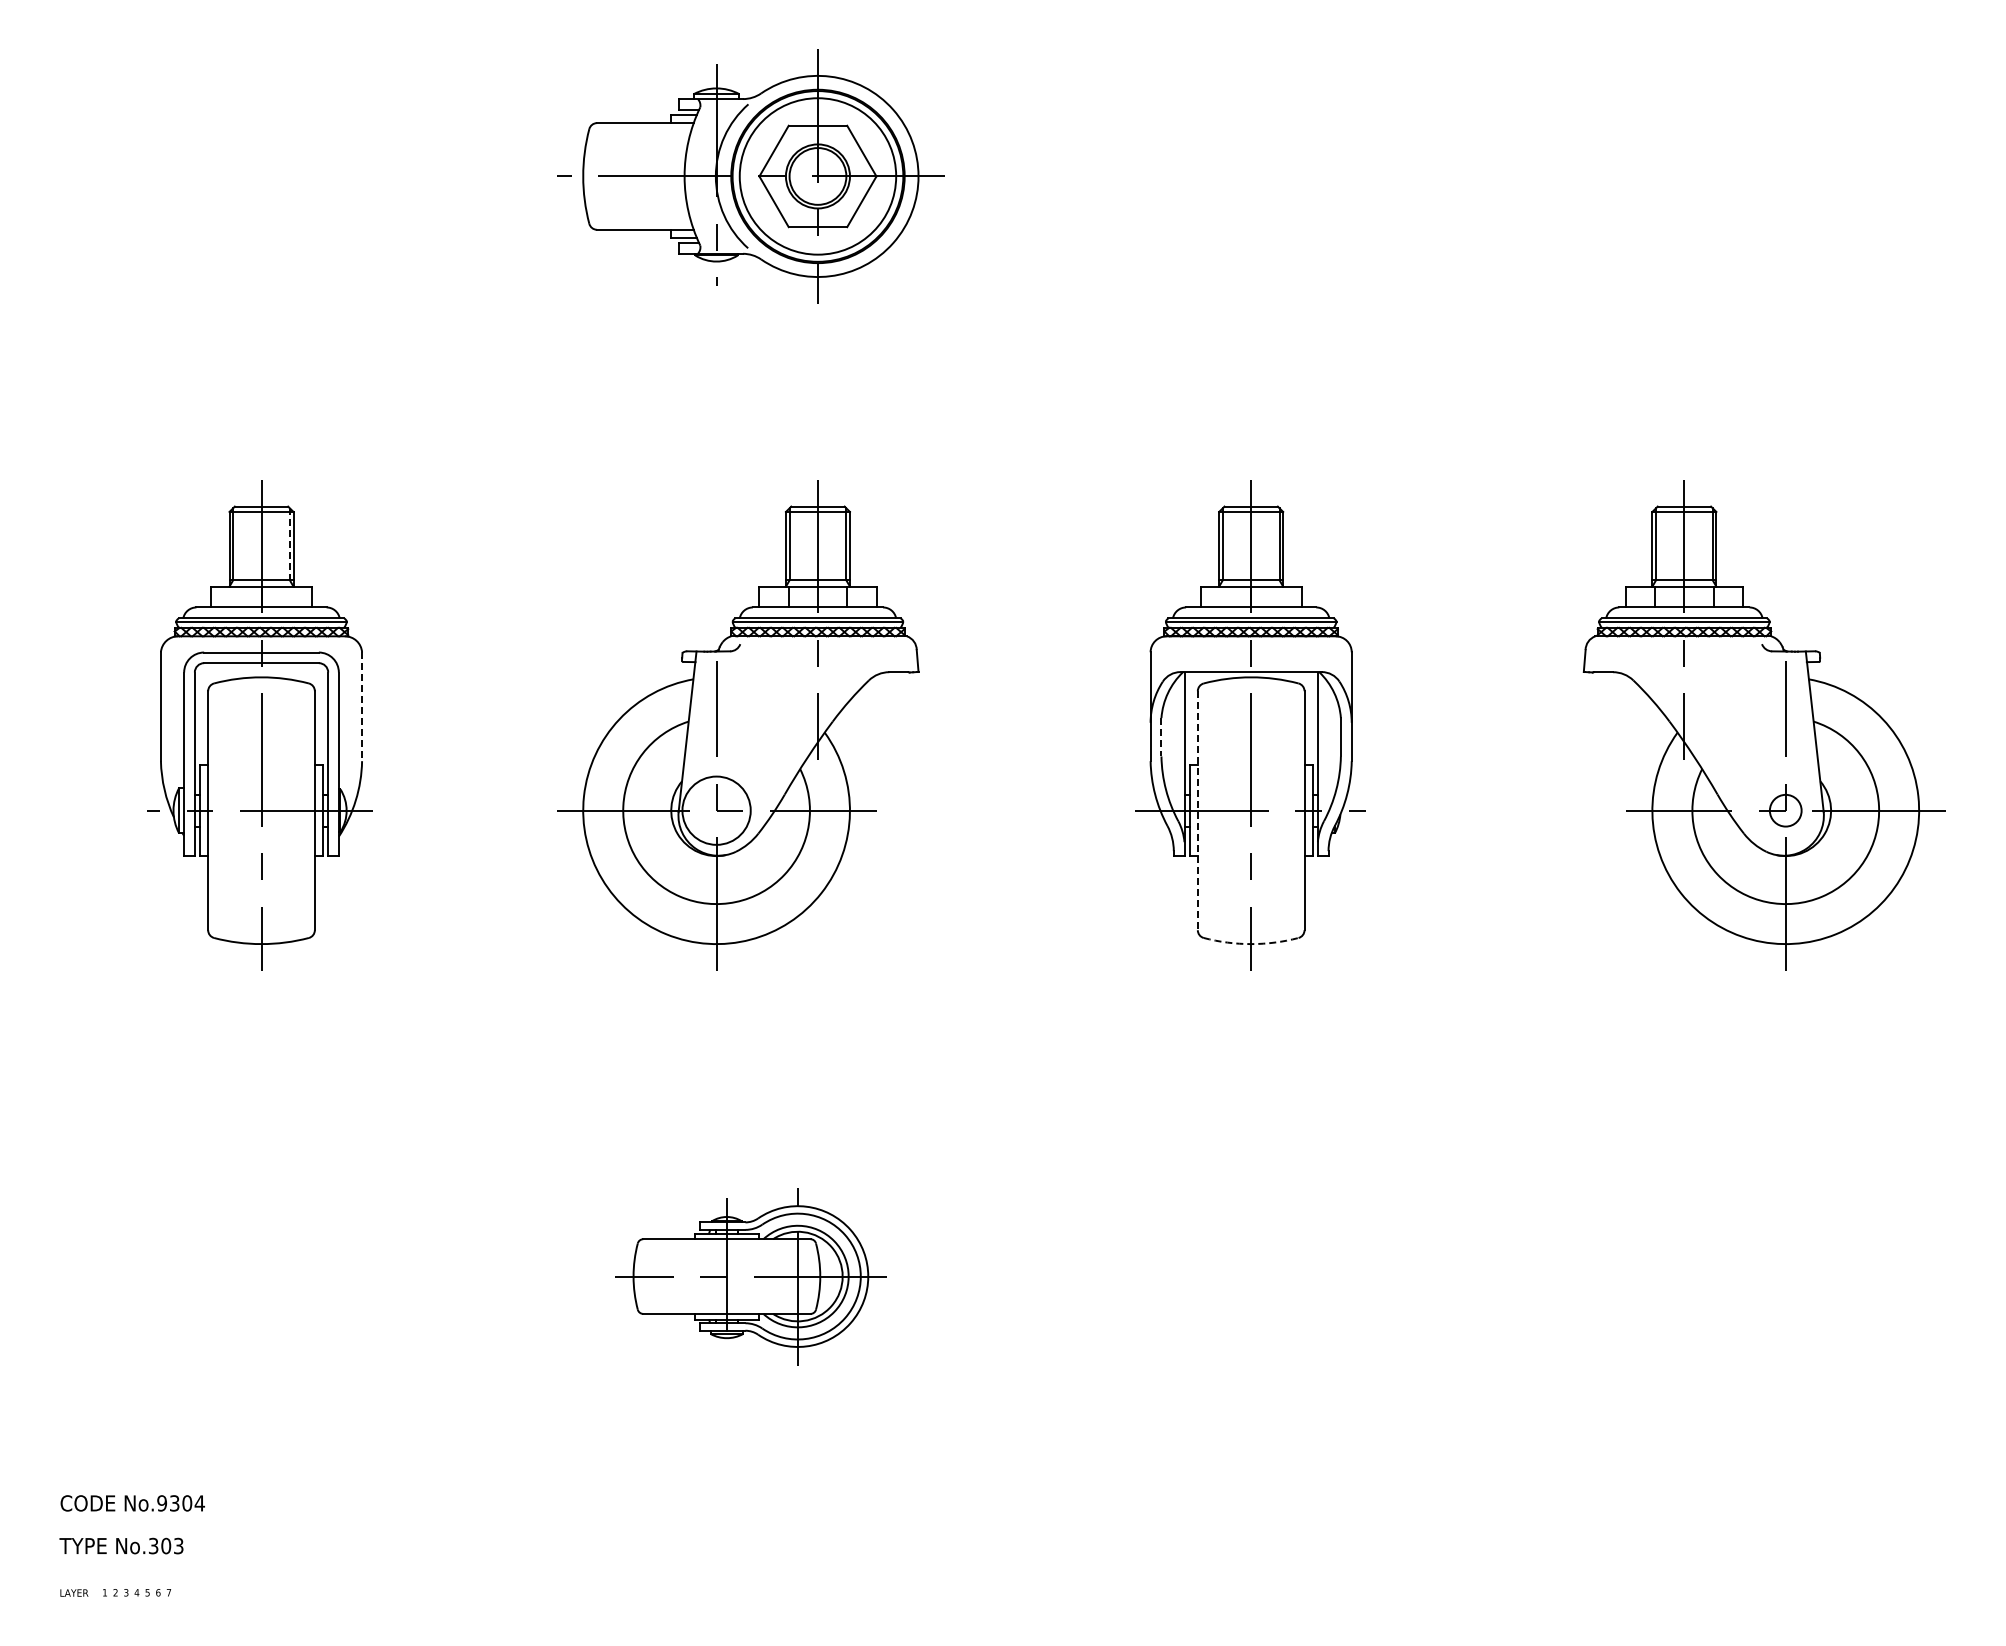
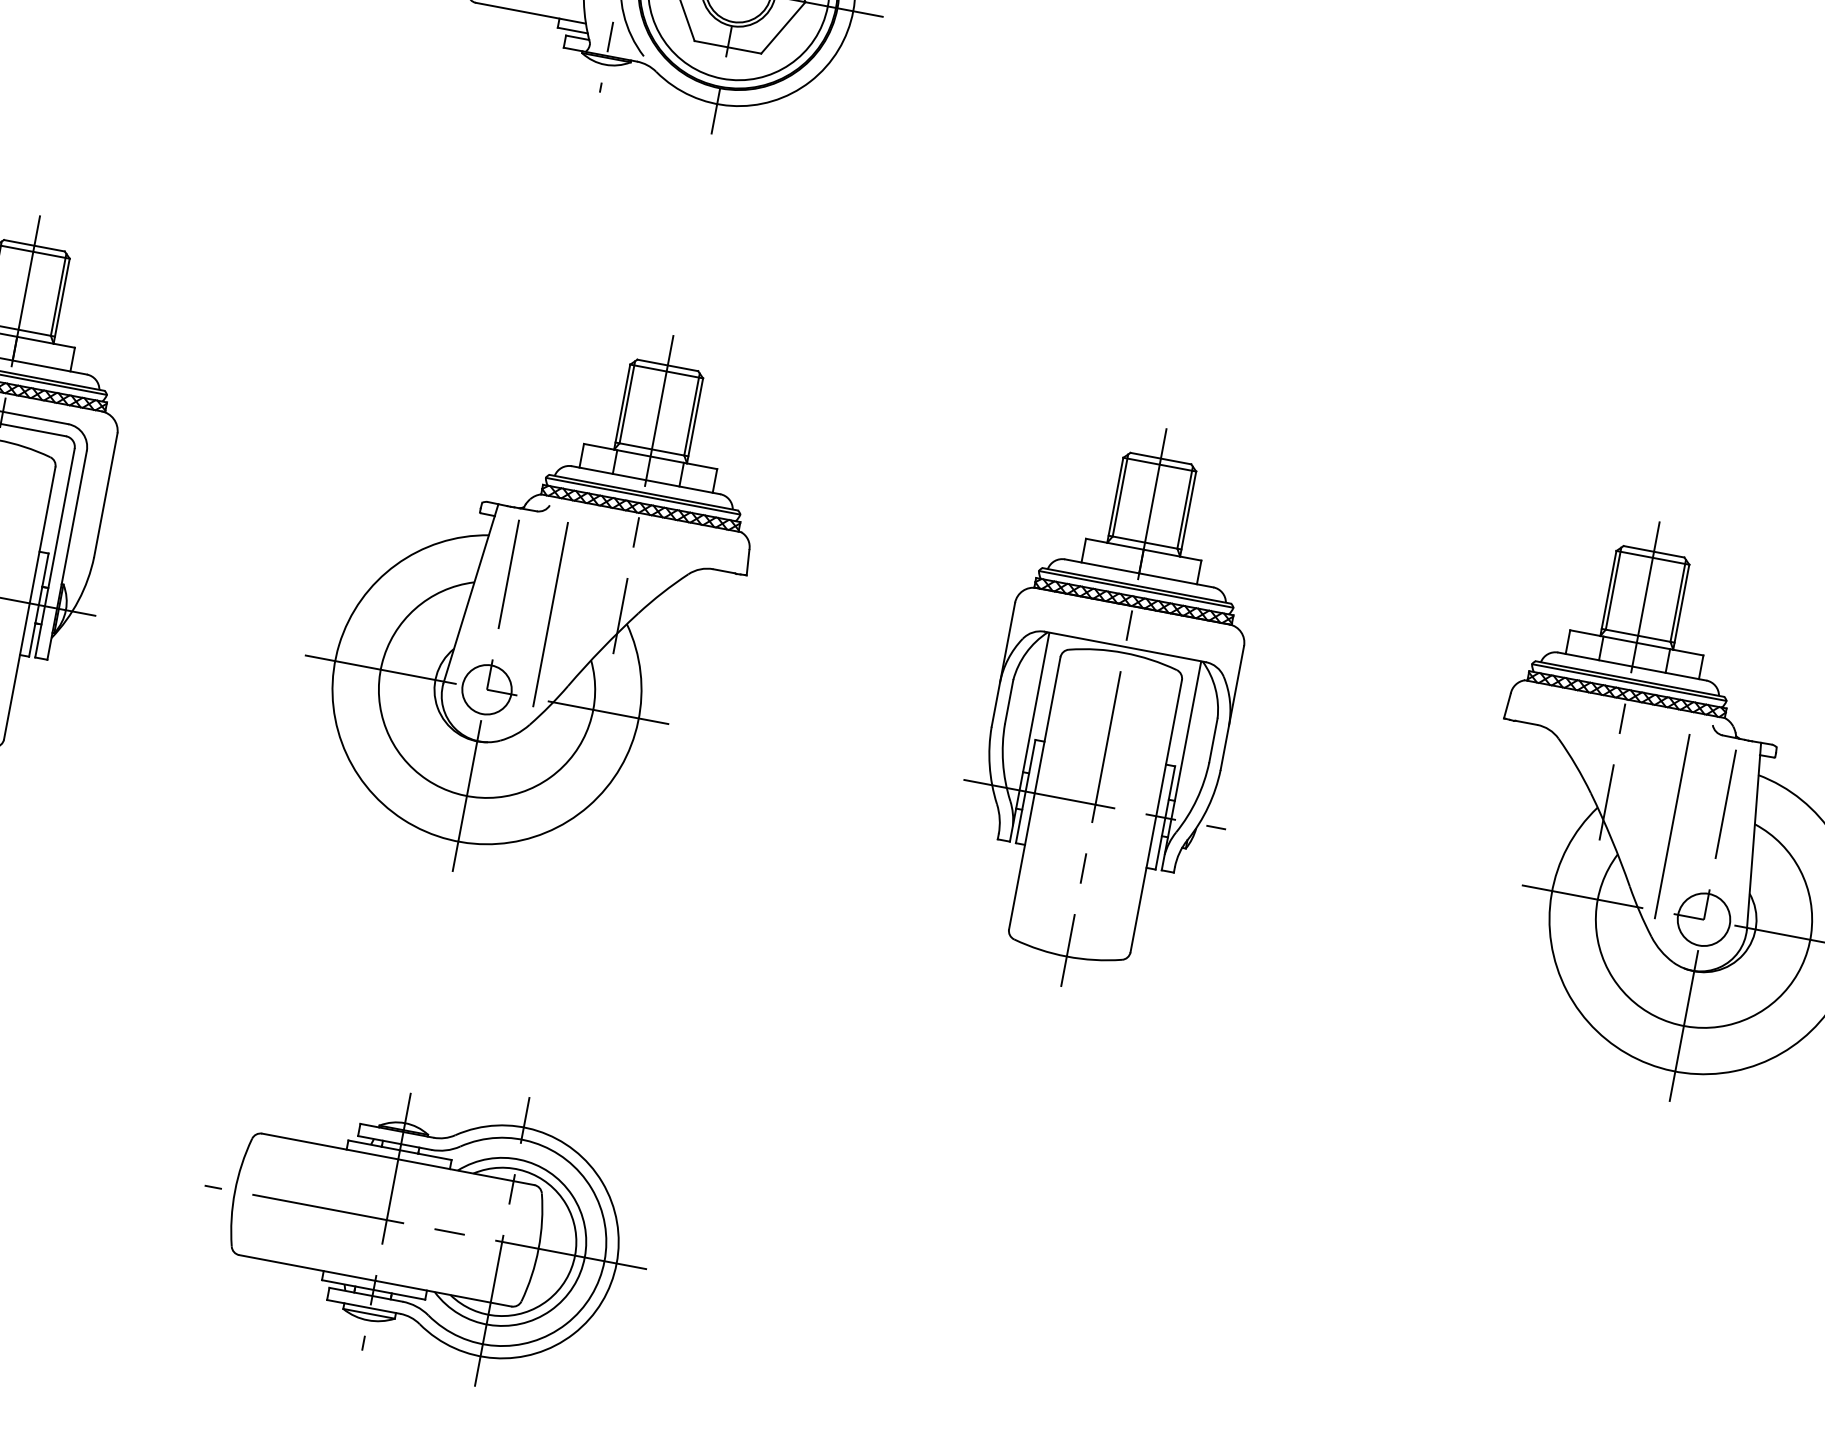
line: (289, 544) -> (58, 294), dashed -> solid
line: (362, 707) -> (106, 496), dashed -> solid
line: (758, 736) -> (550, 614), added
line: (1743, 736) -> (1671, 826), added
line: (1161, 737) -> (1009, 702), dashed -> solid
circle: (716, 810) -> (486, 689), size x0.62
line: (1197, 810) -> (1034, 792), dashed -> solid
circle: (1785, 810) -> (1703, 919), size x1.43
arc: (1251, 944) -> (1067, 957), dashed -> solid
part: (750, 1276) -> (425, 1227), size x1.43

